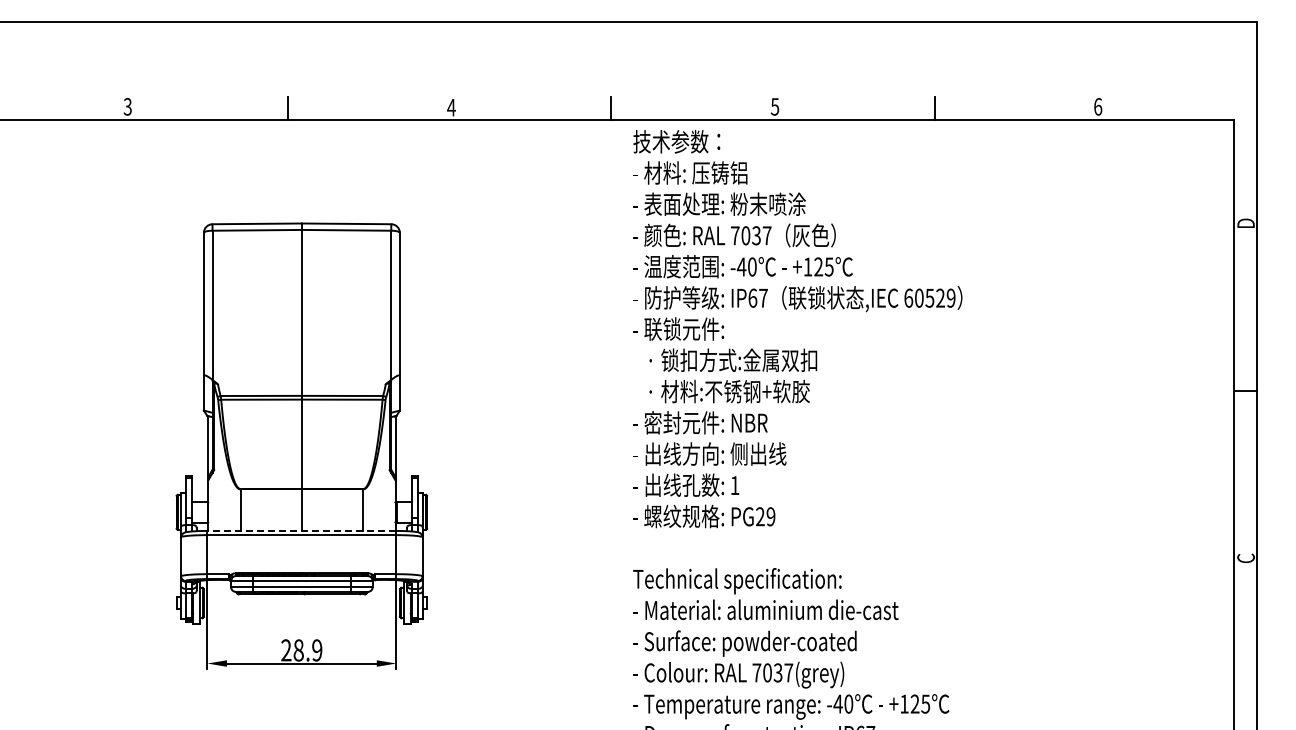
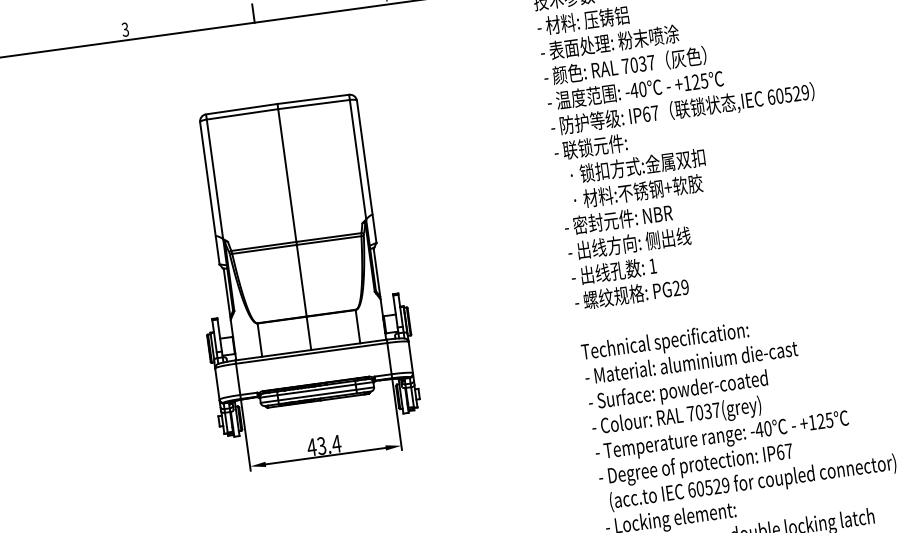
line: (301, 530) -> (310, 349), dashed -> solid
text: (301, 650) -> (324, 445), 28.9 -> 43.4

